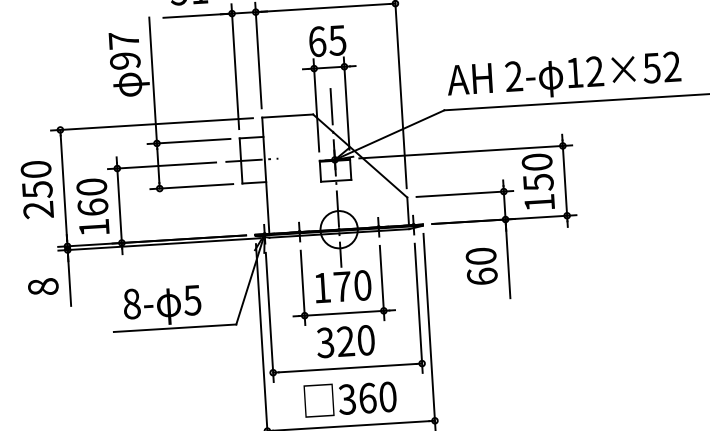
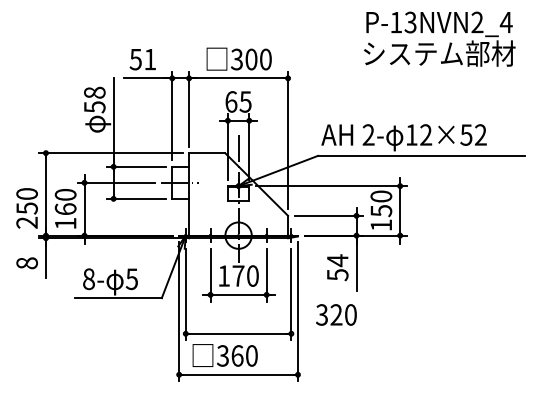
text: (124, 50) -> (94, 99), 97 -> 58
text: (36, 189) -> (26, 208), moved
text: (481, 266) -> (337, 267), 60 -> 54
text: (345, 340) -> (336, 314), moved
text: (349, 398) -> (224, 355), moved

